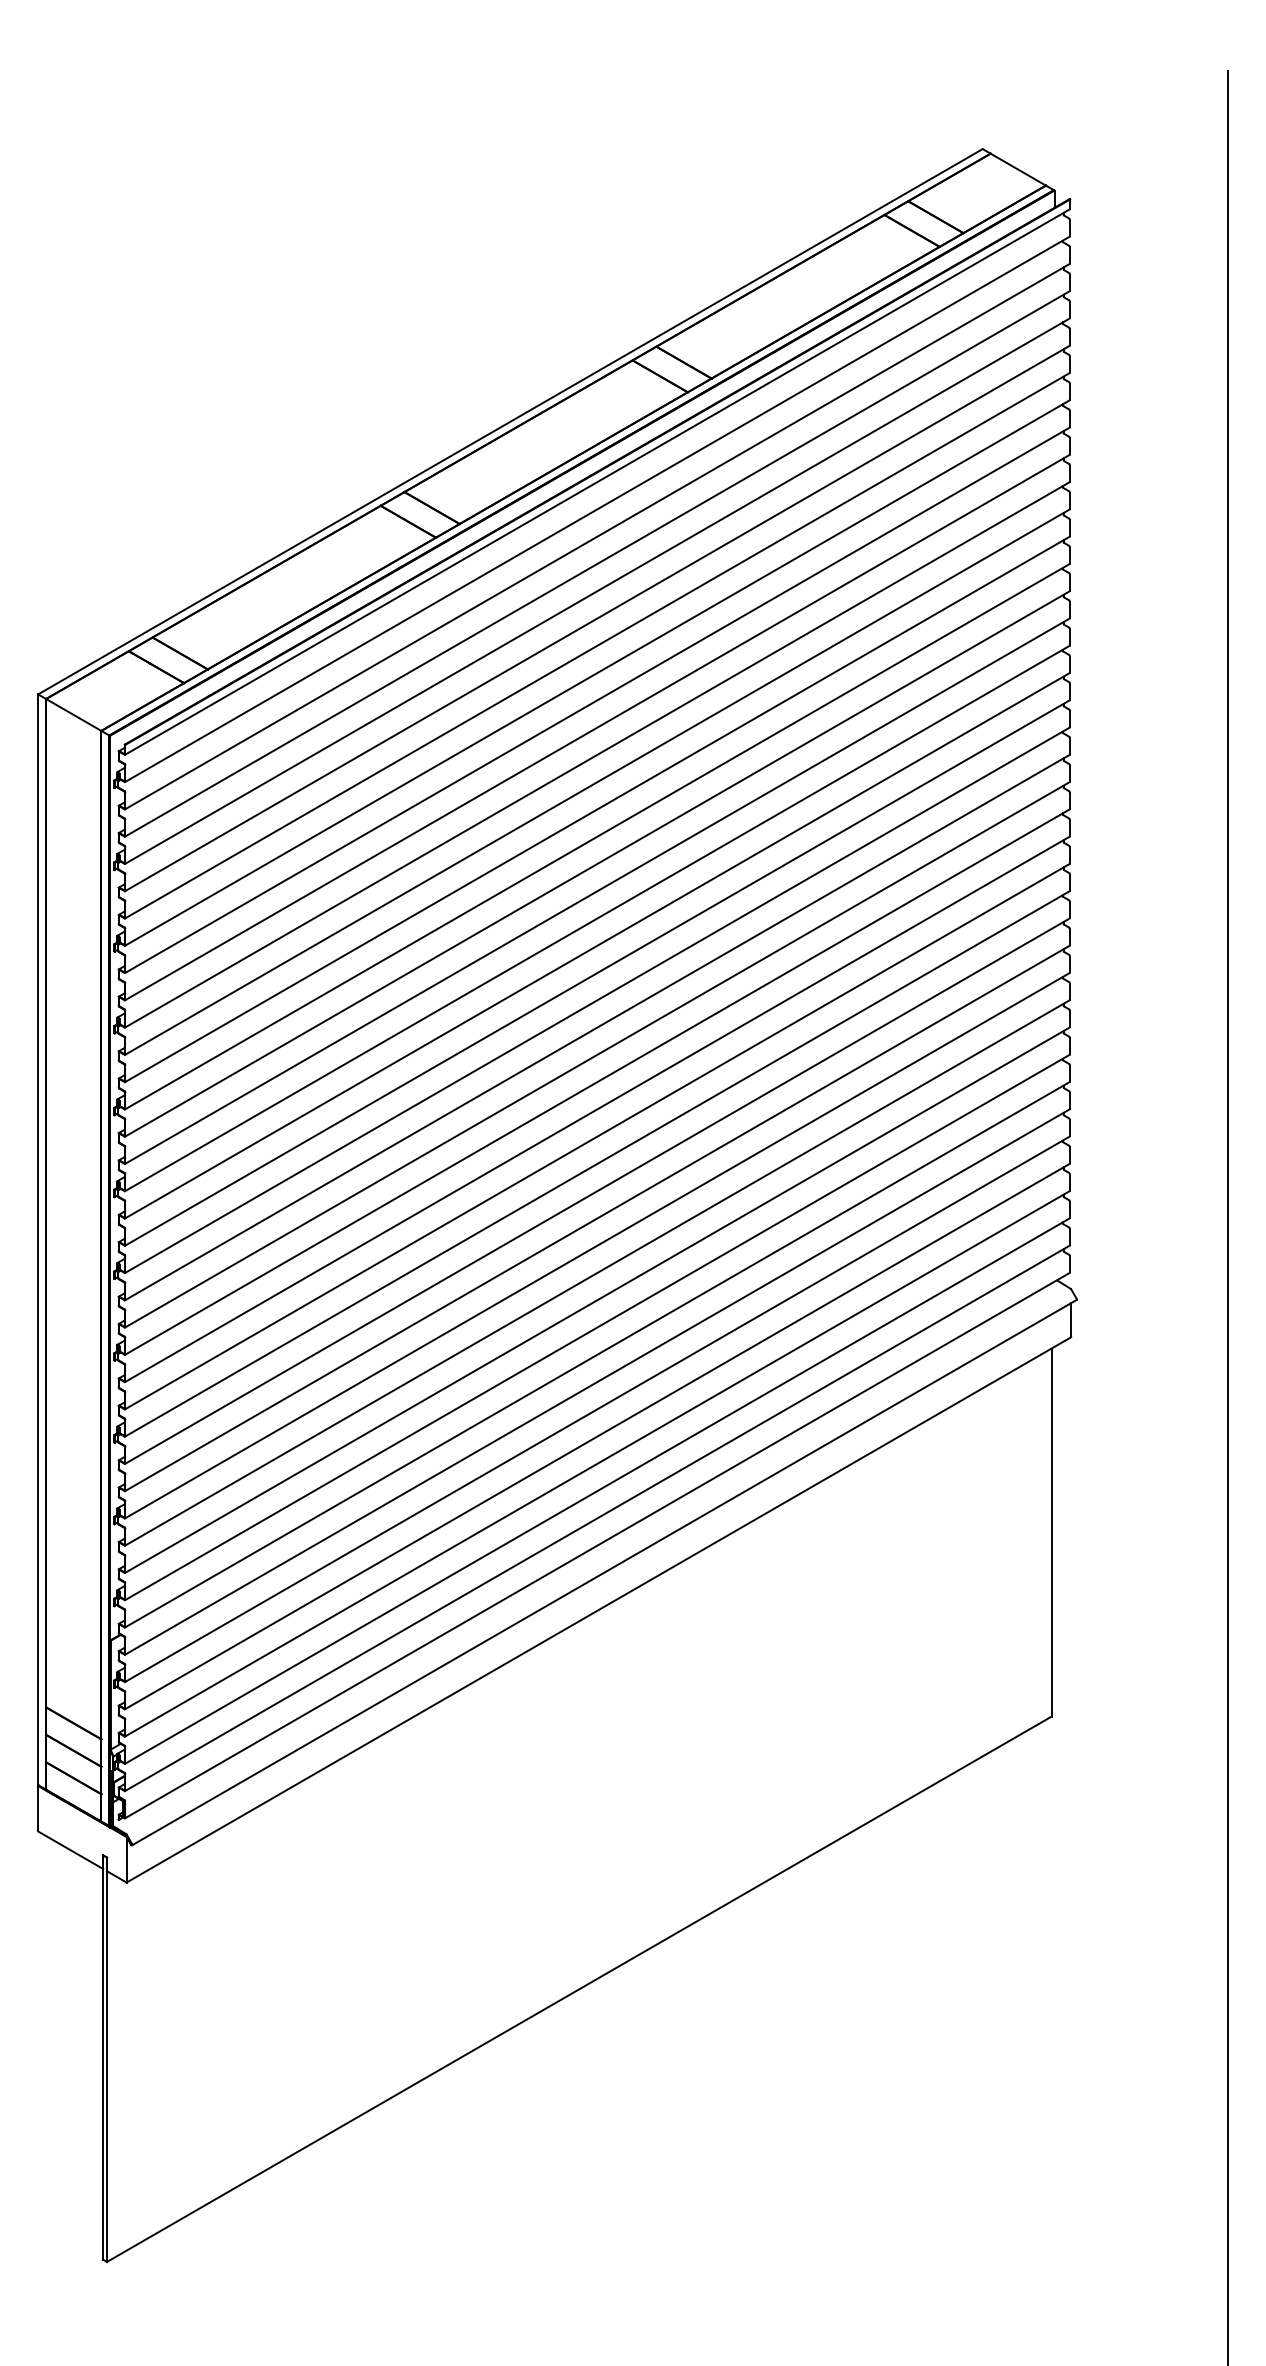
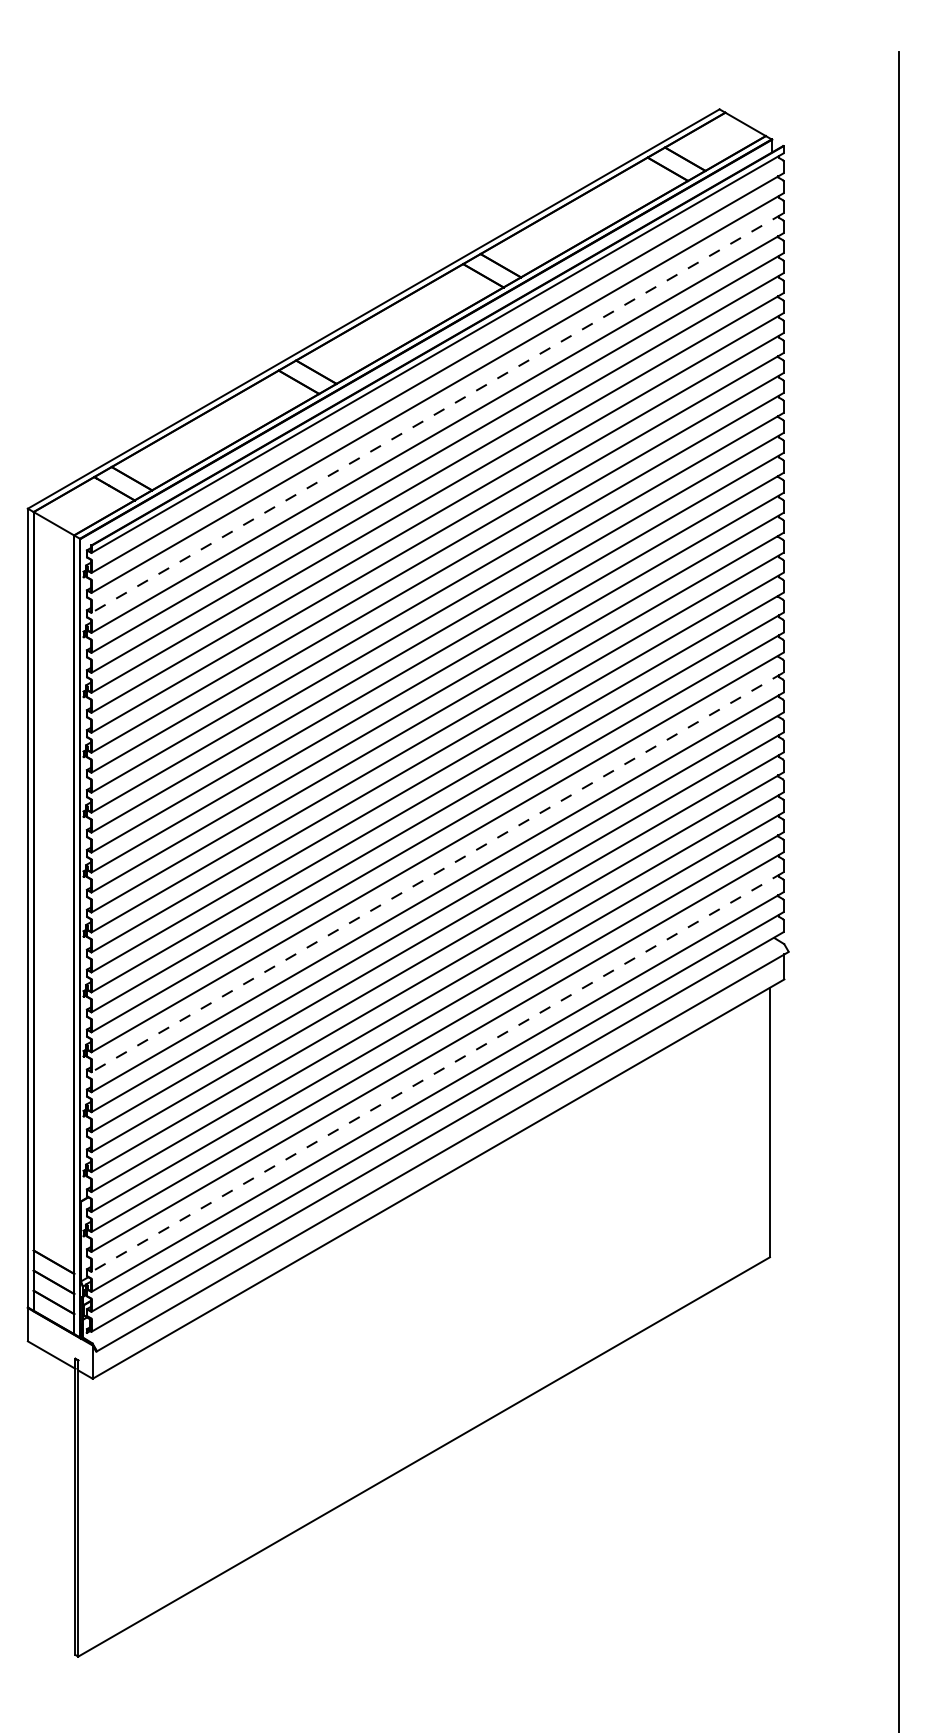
line: (597, 564) -> (437, 413), solid -> dashed
line: (597, 1191) -> (437, 872), solid -> dashed
line: (597, 1464) -> (437, 1072), solid -> dashed

